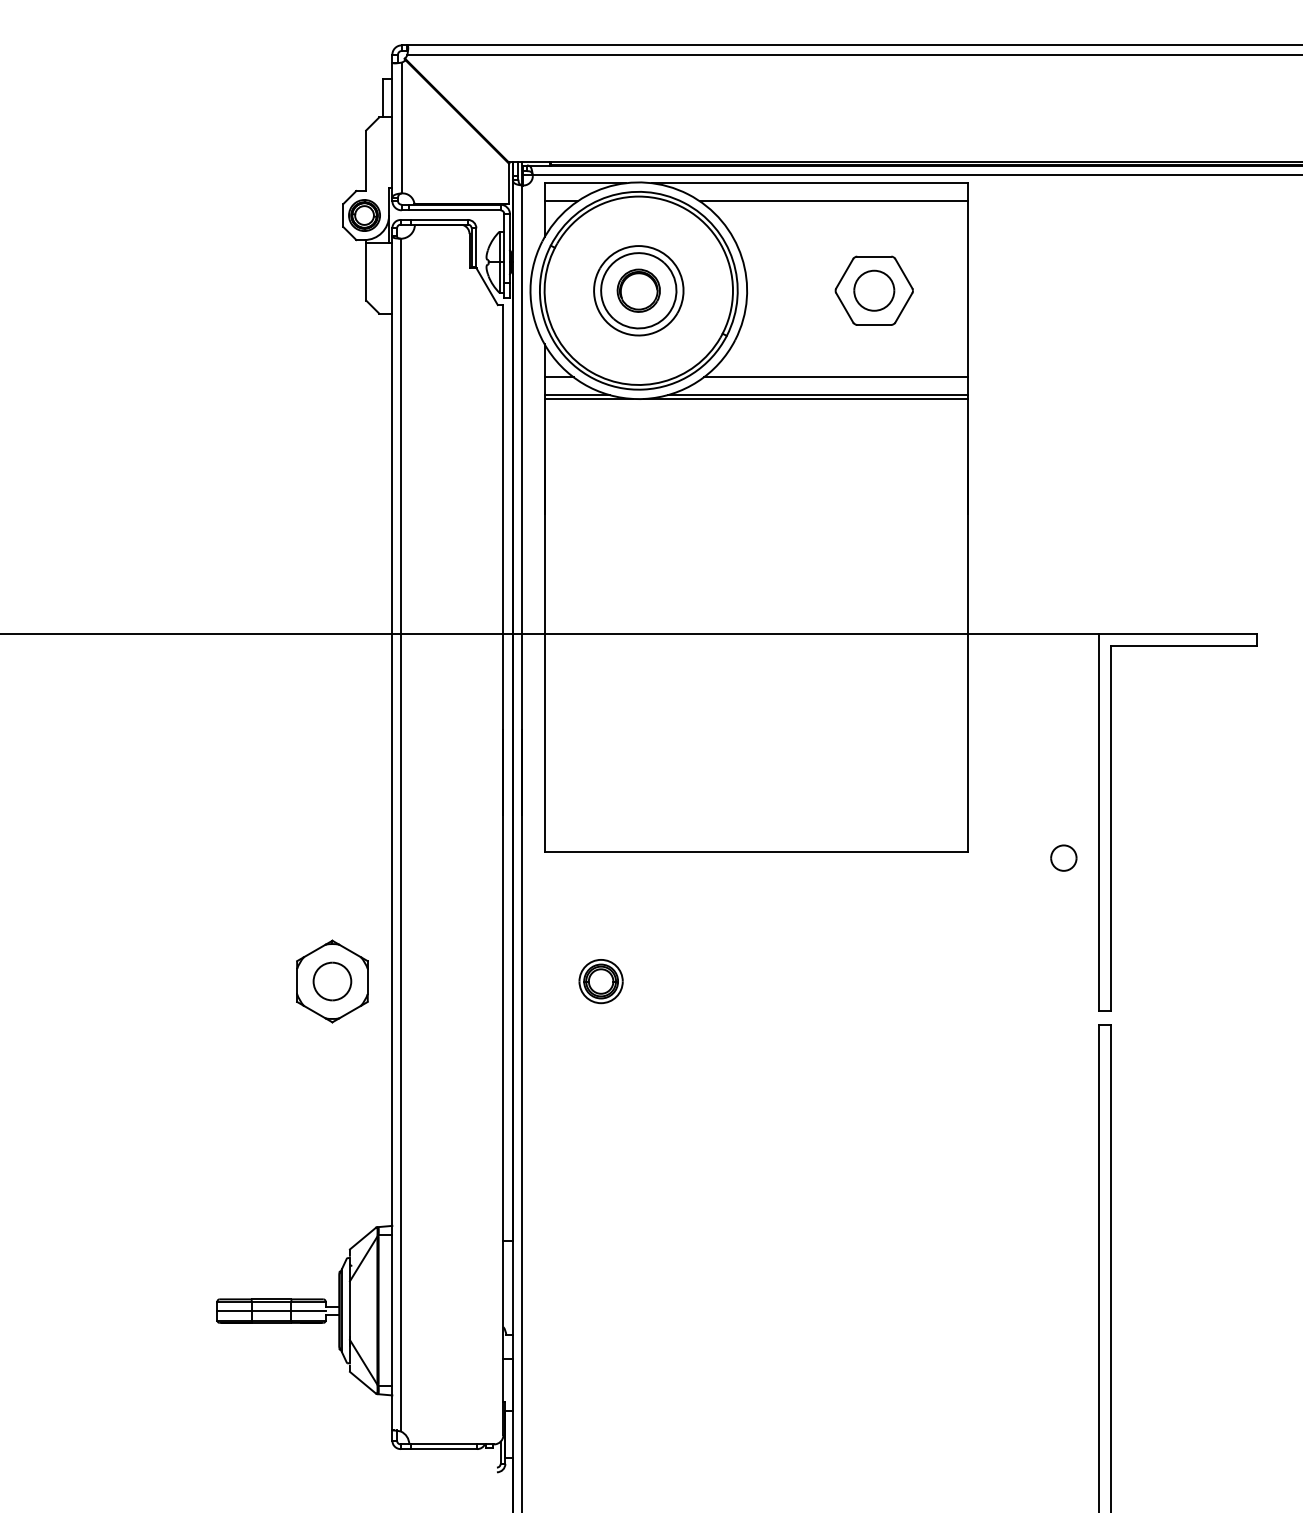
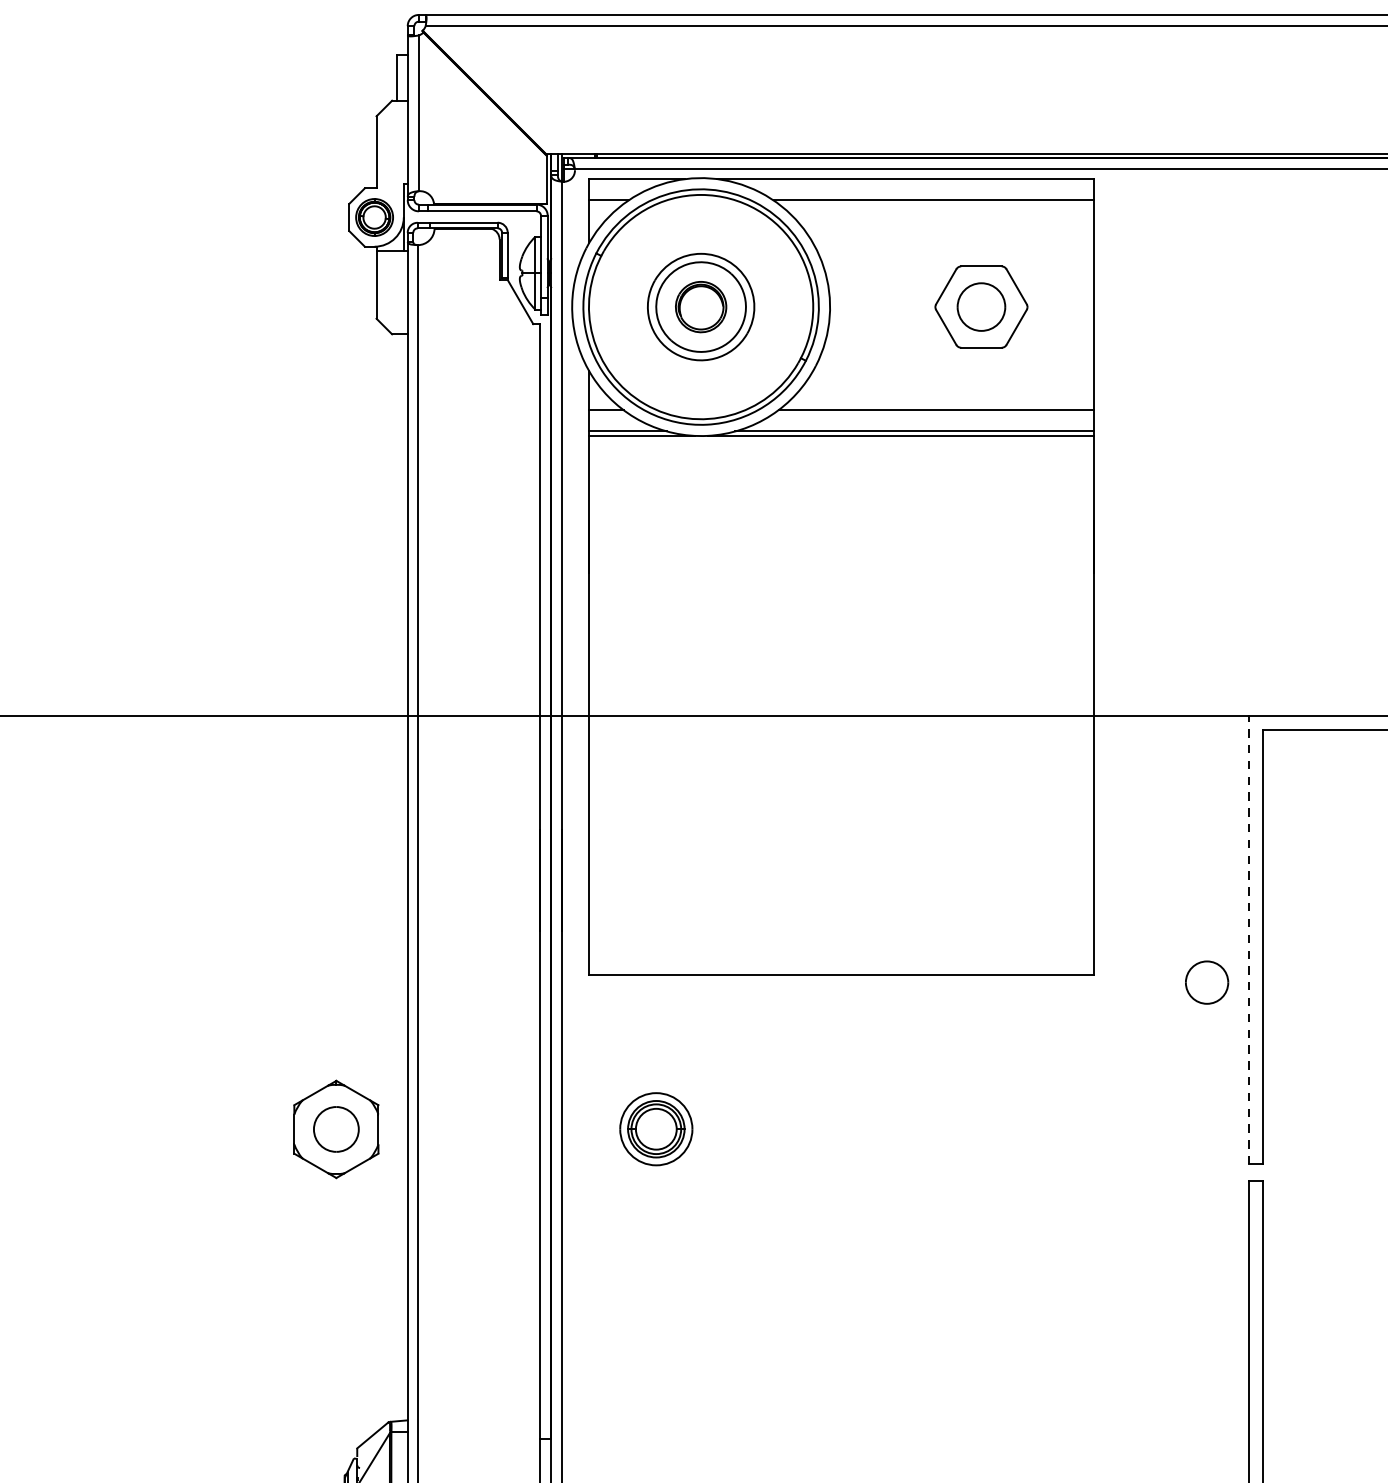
line: (1099, 822) -> (1249, 940), solid -> dashed
part: (1063, 857) -> (1206, 981), size x1.4
part: (600, 981) -> (655, 1129), size x1.4

